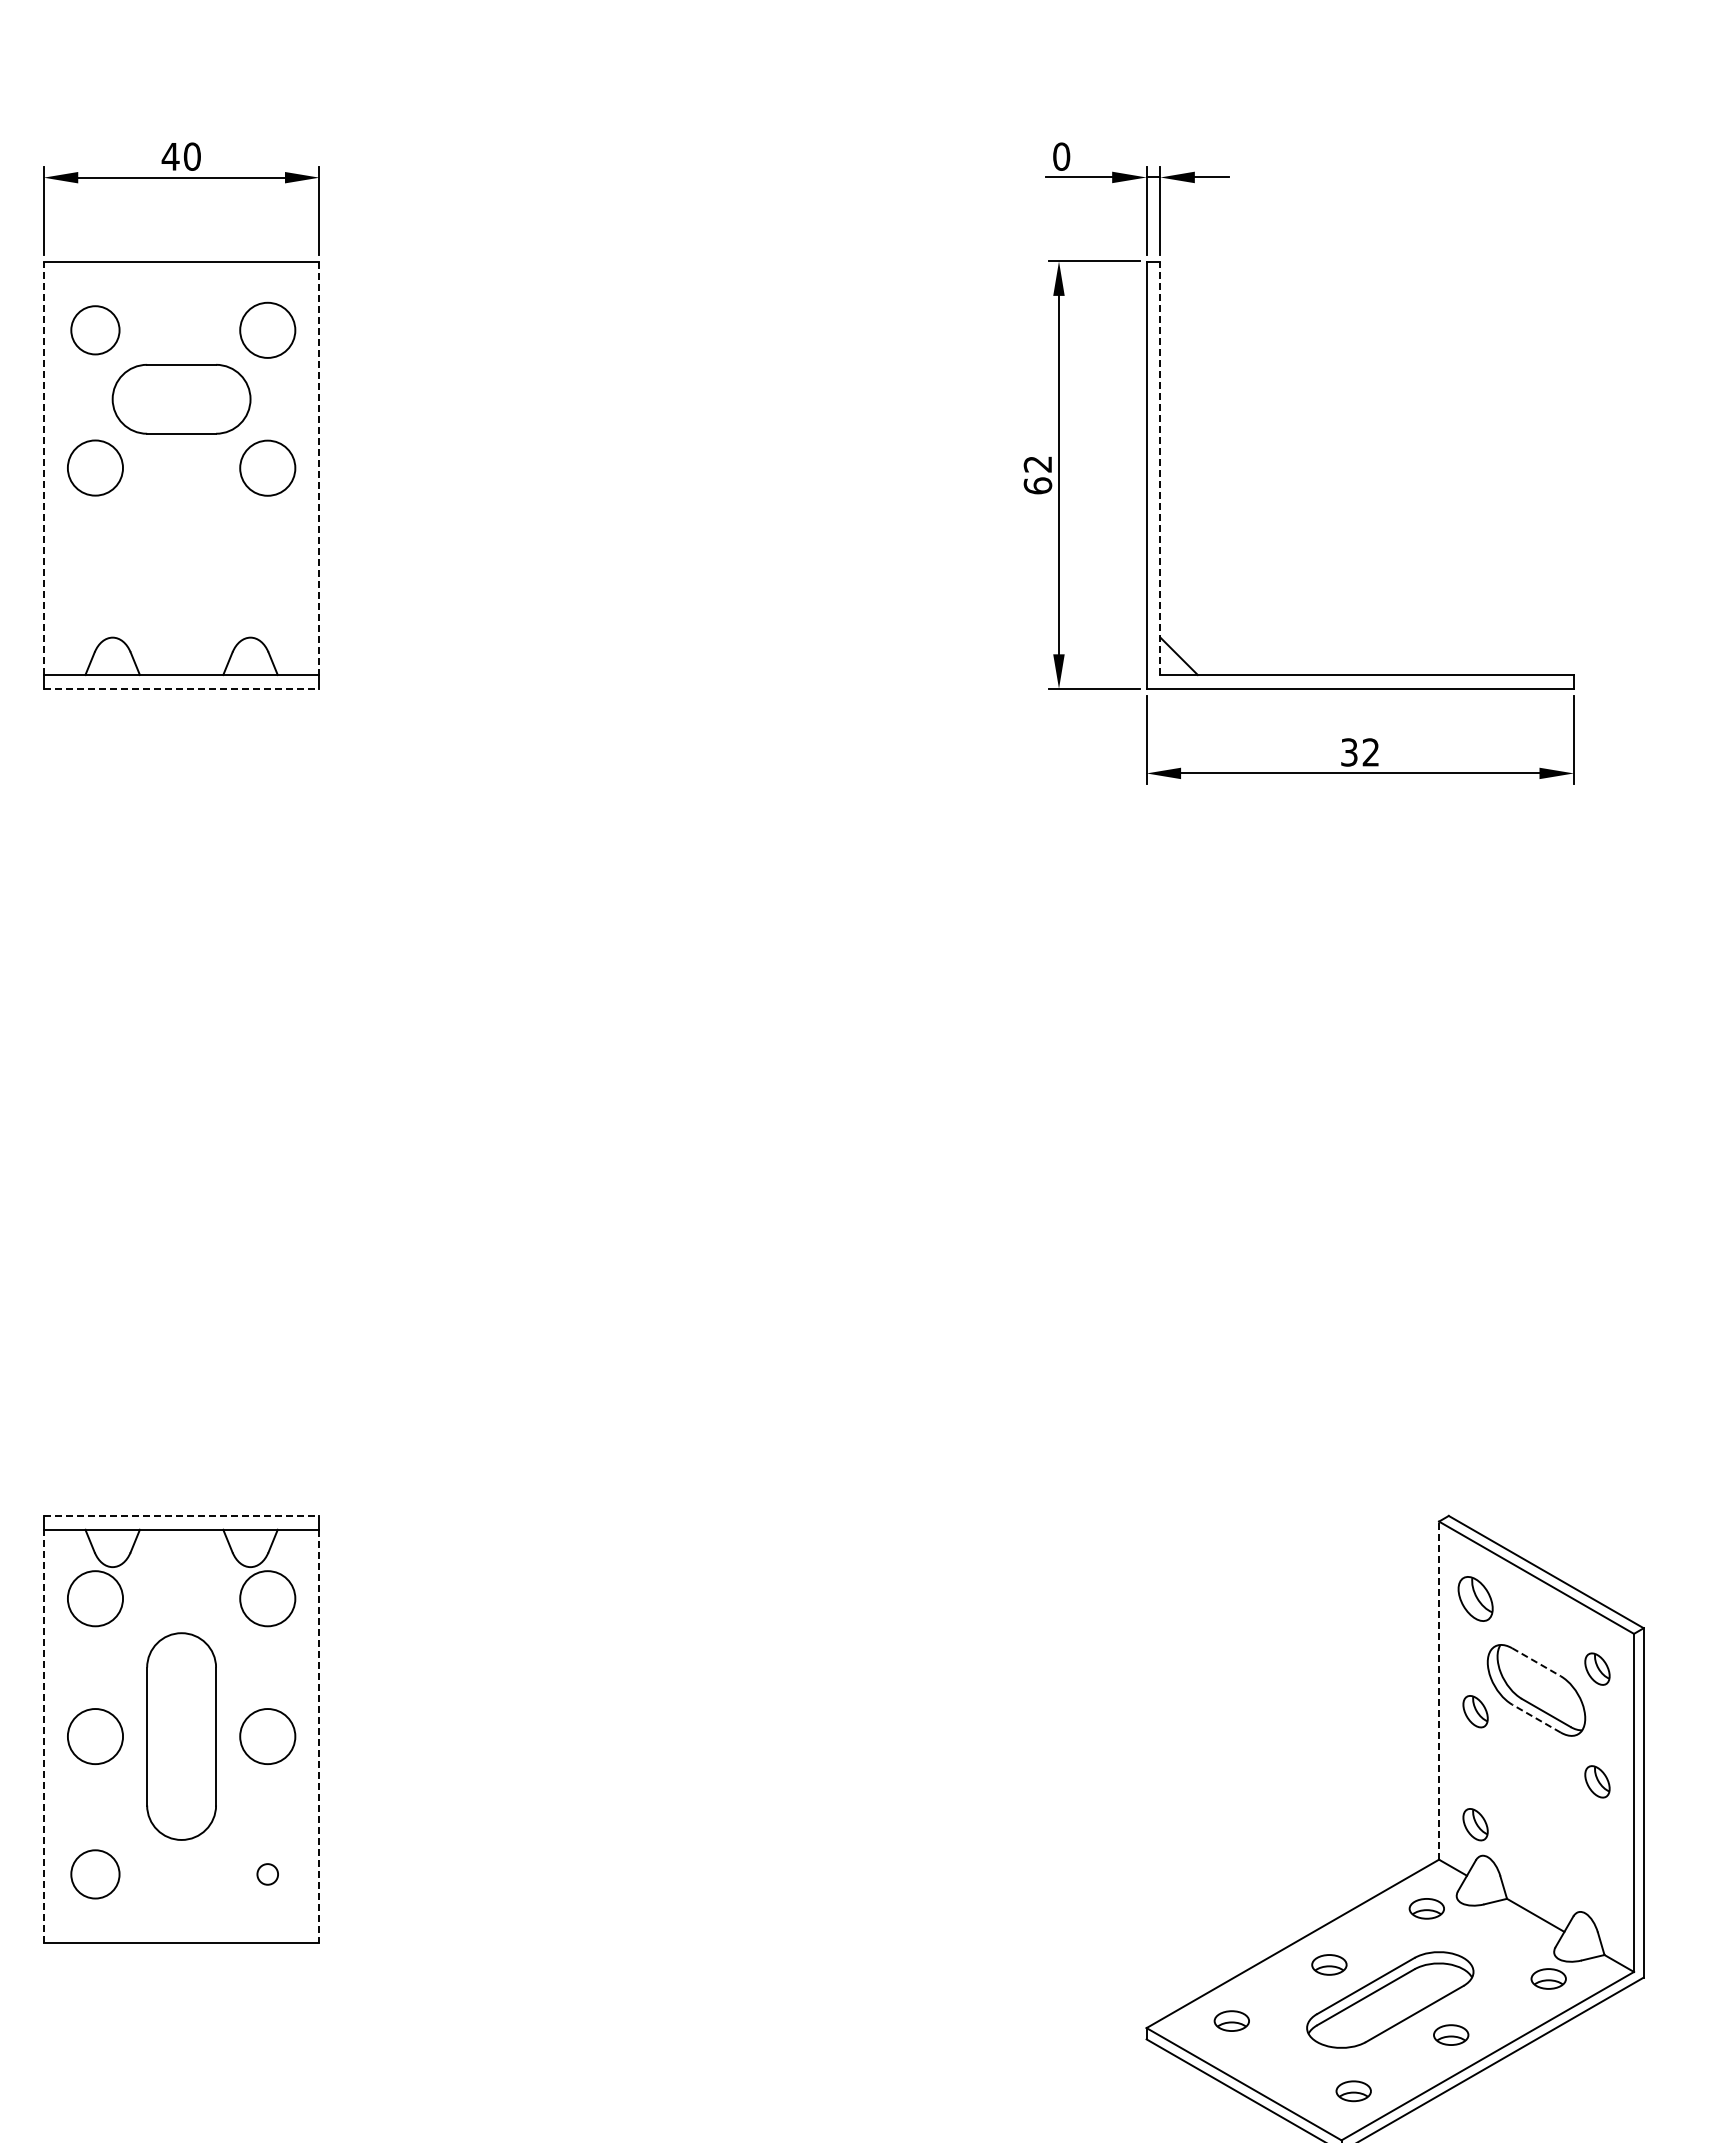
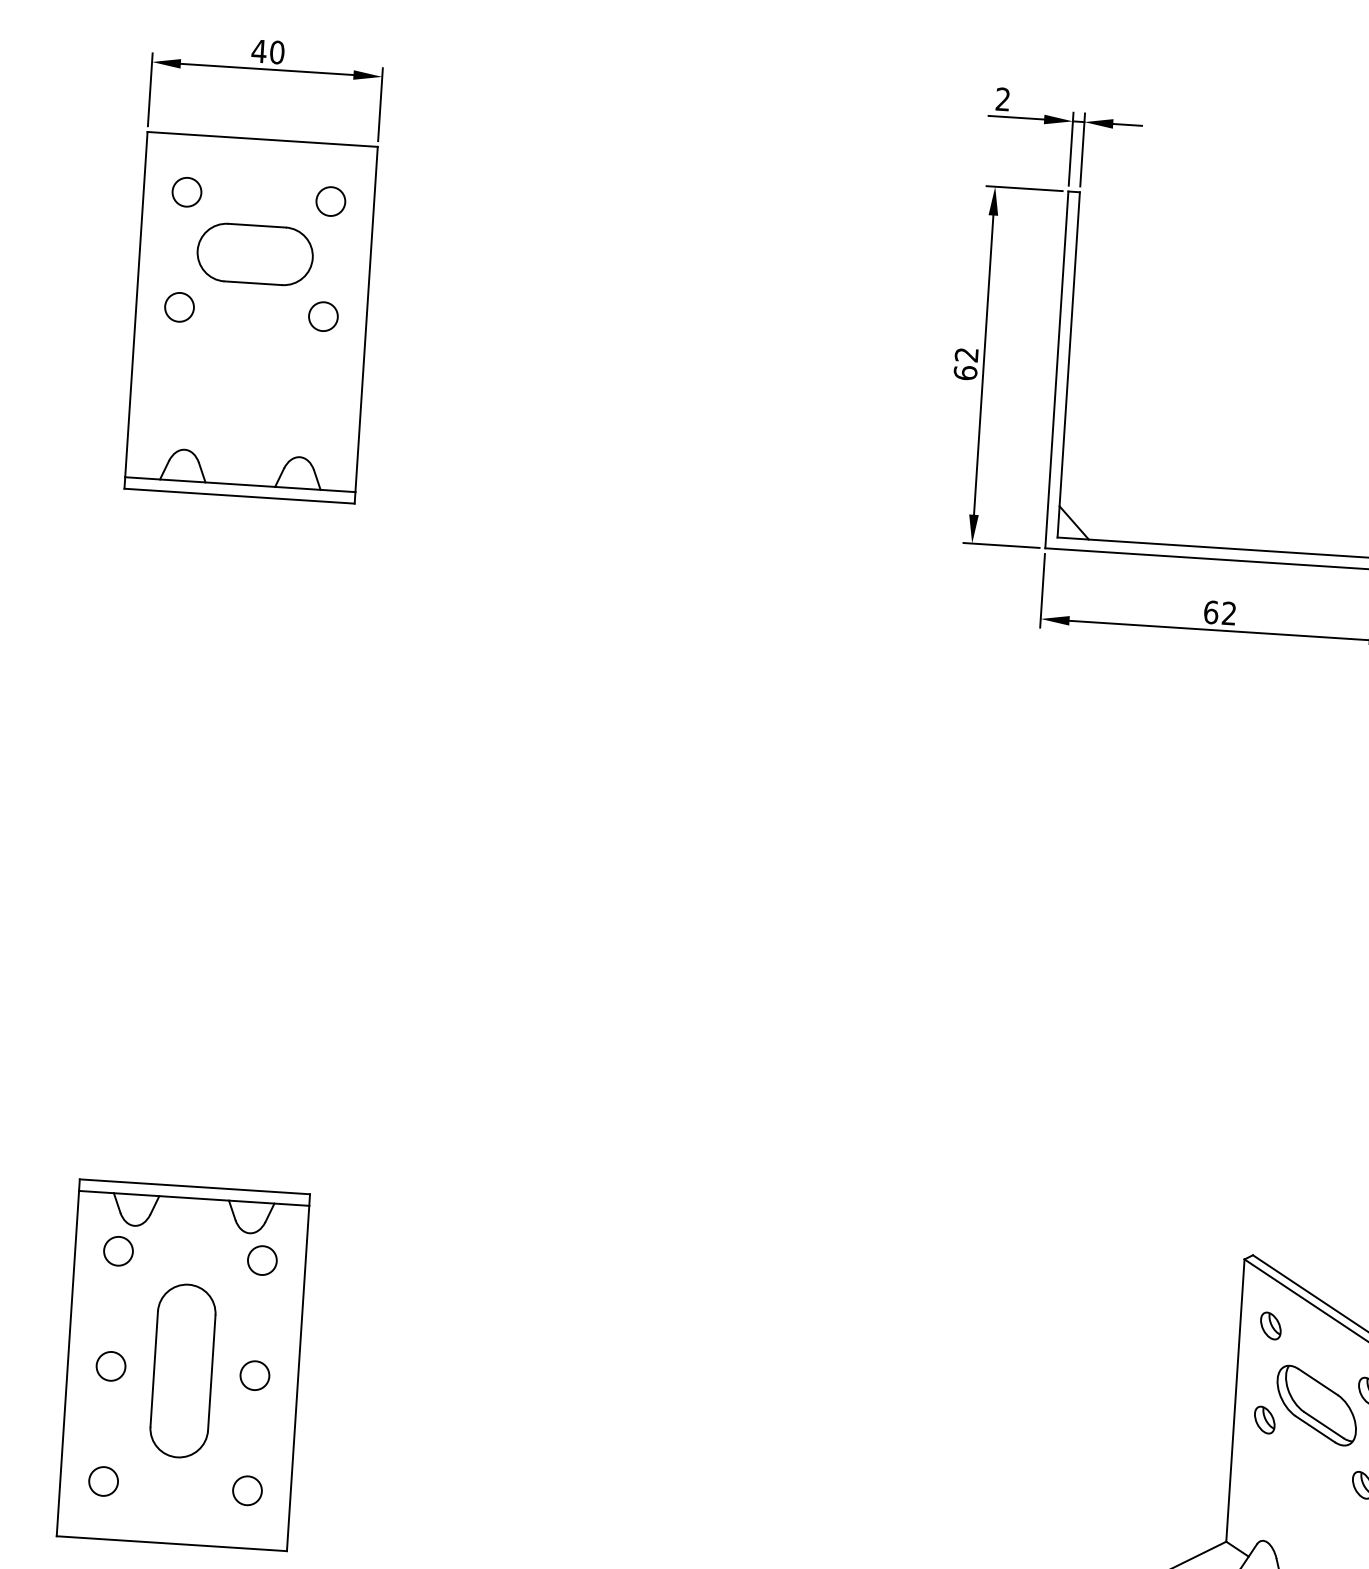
text: (1061, 156) -> (1002, 99), 0 -> 2
circle: (95, 330) -> (187, 192), size x0.71
circle: (267, 330) -> (330, 201), size x0.62
line: (43, 468) -> (136, 304), dashed -> solid
circle: (95, 468) -> (179, 307), size x0.62
circle: (267, 468) -> (323, 316), size x0.62
line: (319, 468) -> (366, 319), dashed -> solid
line: (1160, 468) -> (1068, 365), dashed -> solid
line: (181, 688) -> (239, 495), dashed -> solid
text: (1349, 752) -> (1211, 612), 32 -> 62
line: (181, 1515) -> (194, 1186), dashed -> solid
circle: (95, 1598) -> (118, 1251), size x0.62
circle: (267, 1598) -> (262, 1260), size x0.62
part: (1475, 1598) -> (1270, 1325), size x0.71
line: (1536, 1662) -> (1318, 1382), dashed -> solid
line: (1439, 1690) -> (1235, 1400), dashed -> solid
line: (1536, 1718) -> (1315, 1429), dashed -> solid
line: (43, 1736) -> (67, 1363), dashed -> solid
circle: (95, 1736) -> (111, 1366), size x0.62
circle: (267, 1736) -> (254, 1375), size x0.62
line: (319, 1736) -> (298, 1378), dashed -> solid
part: (1475, 1824) -> (1258, 1514), removed
circle: (95, 1874) -> (103, 1481), size x0.71
circle: (267, 1874) -> (247, 1490), size x1.67

